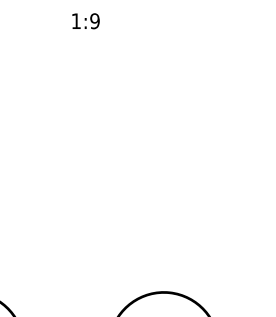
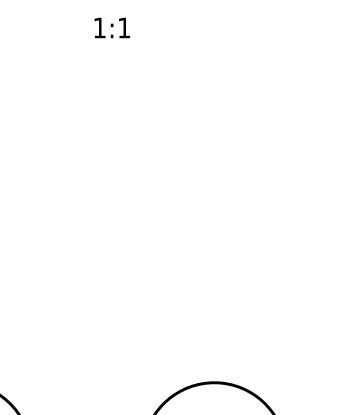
text: (95, 20) -> (124, 27), 1:9 -> 1:1

